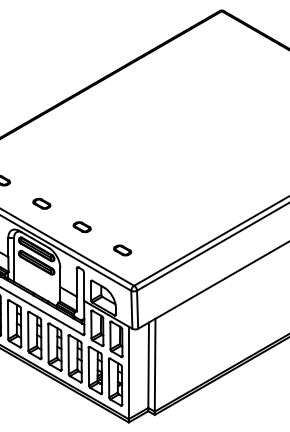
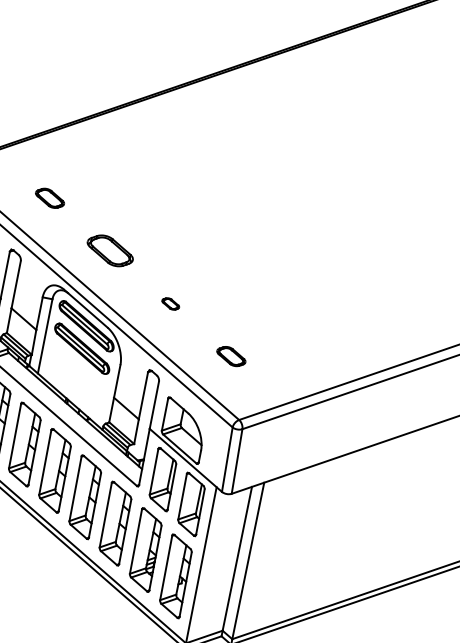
part: (41, 203) -> (110, 250), size x1.6
part: (81, 227) -> (169, 304), size x0.6

